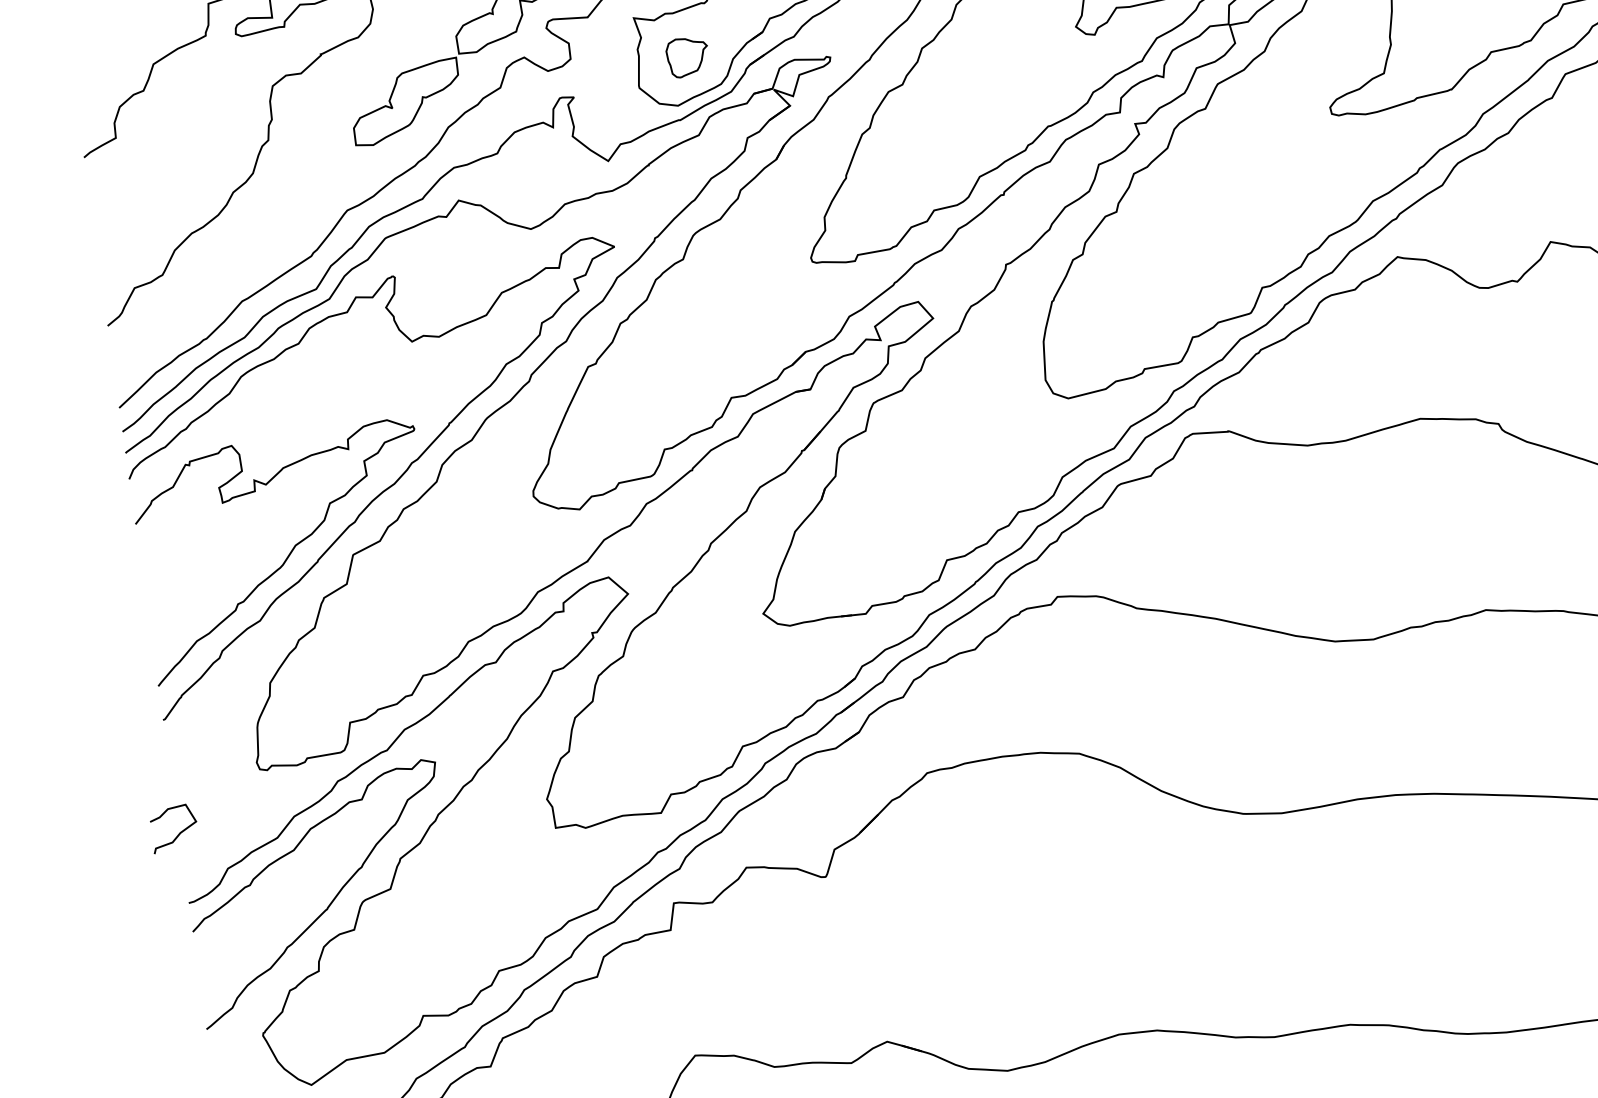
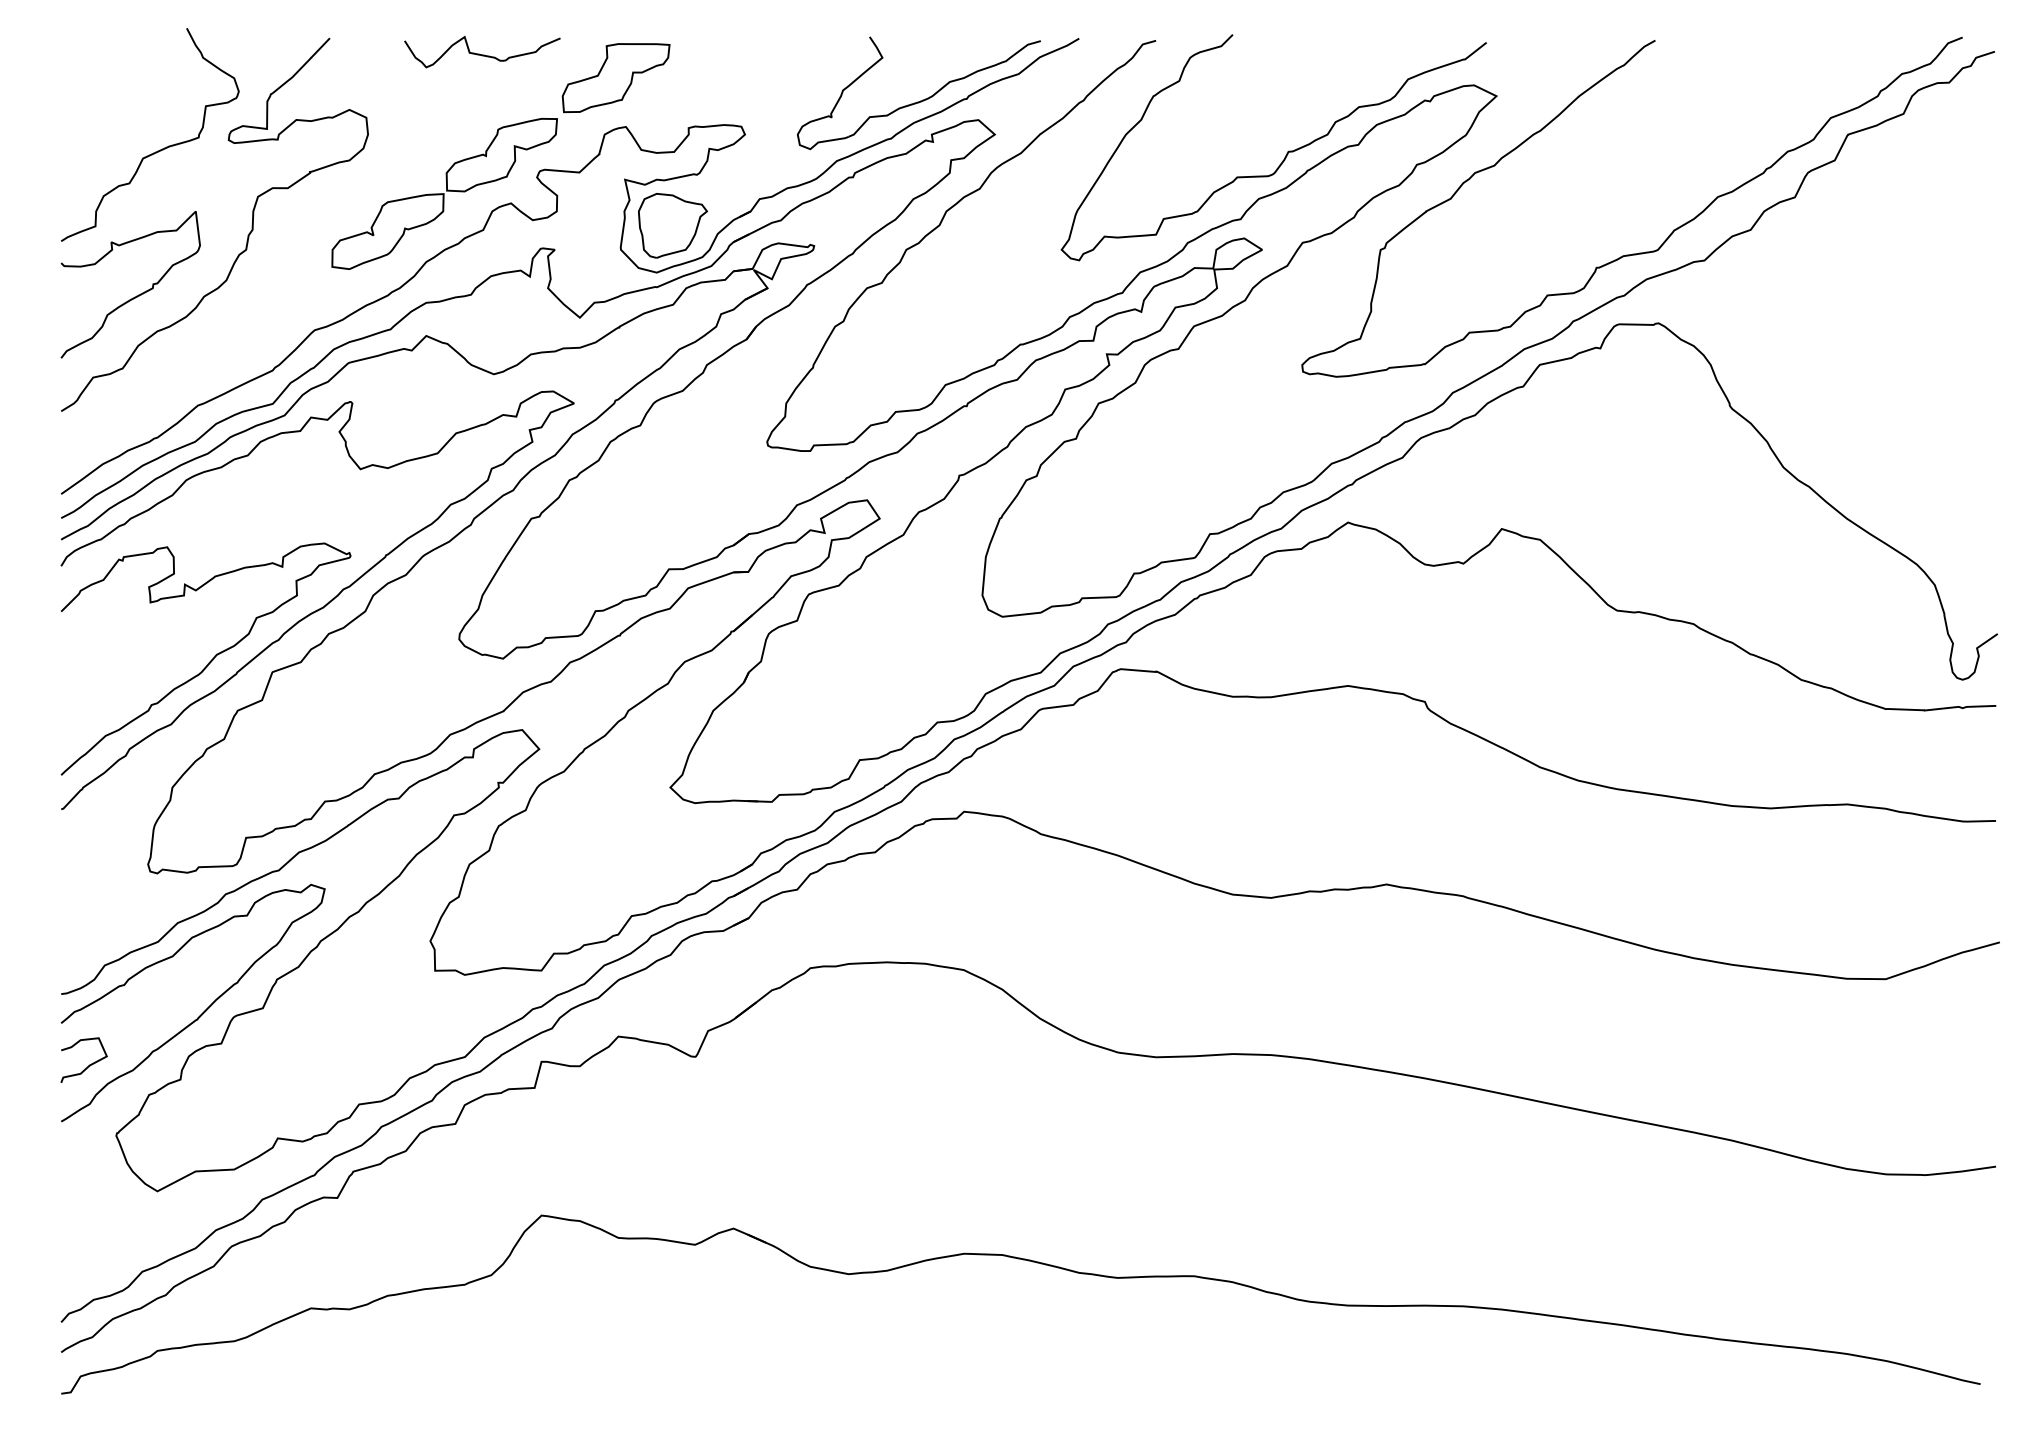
part: (688, 56) -> (673, 225), size x1.67
curve: (166, 200) -> (136, 295), added
curve: (180, 832) -> (89, 1064), moved

